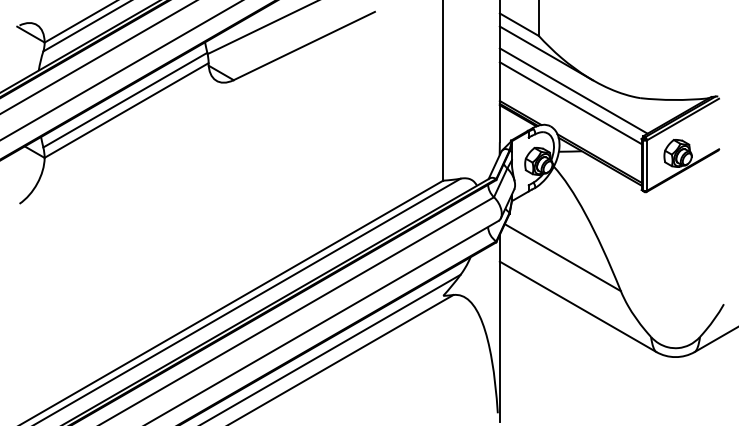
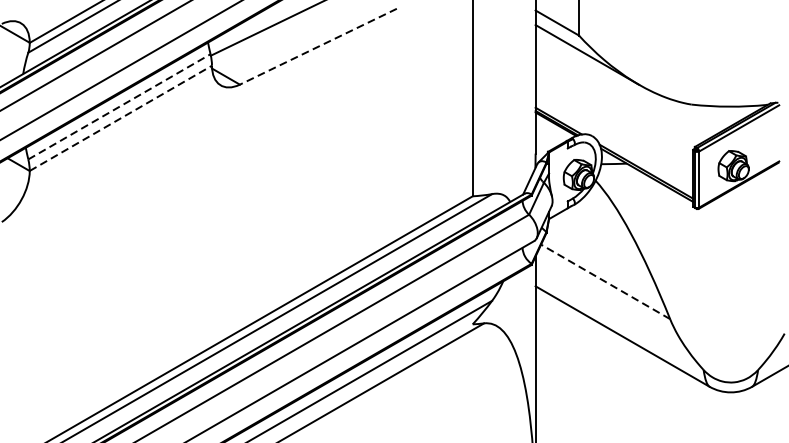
line: (303, 46) -> (317, 47), solid -> dashed
line: (573, 90) -> (617, 96), removed
line: (125, 100) -> (119, 107), solid -> dashed
line: (570, 103) -> (614, 110), removed
line: (126, 110) -> (120, 118), solid -> dashed
line: (562, 257) -> (605, 281), solid -> dashed

